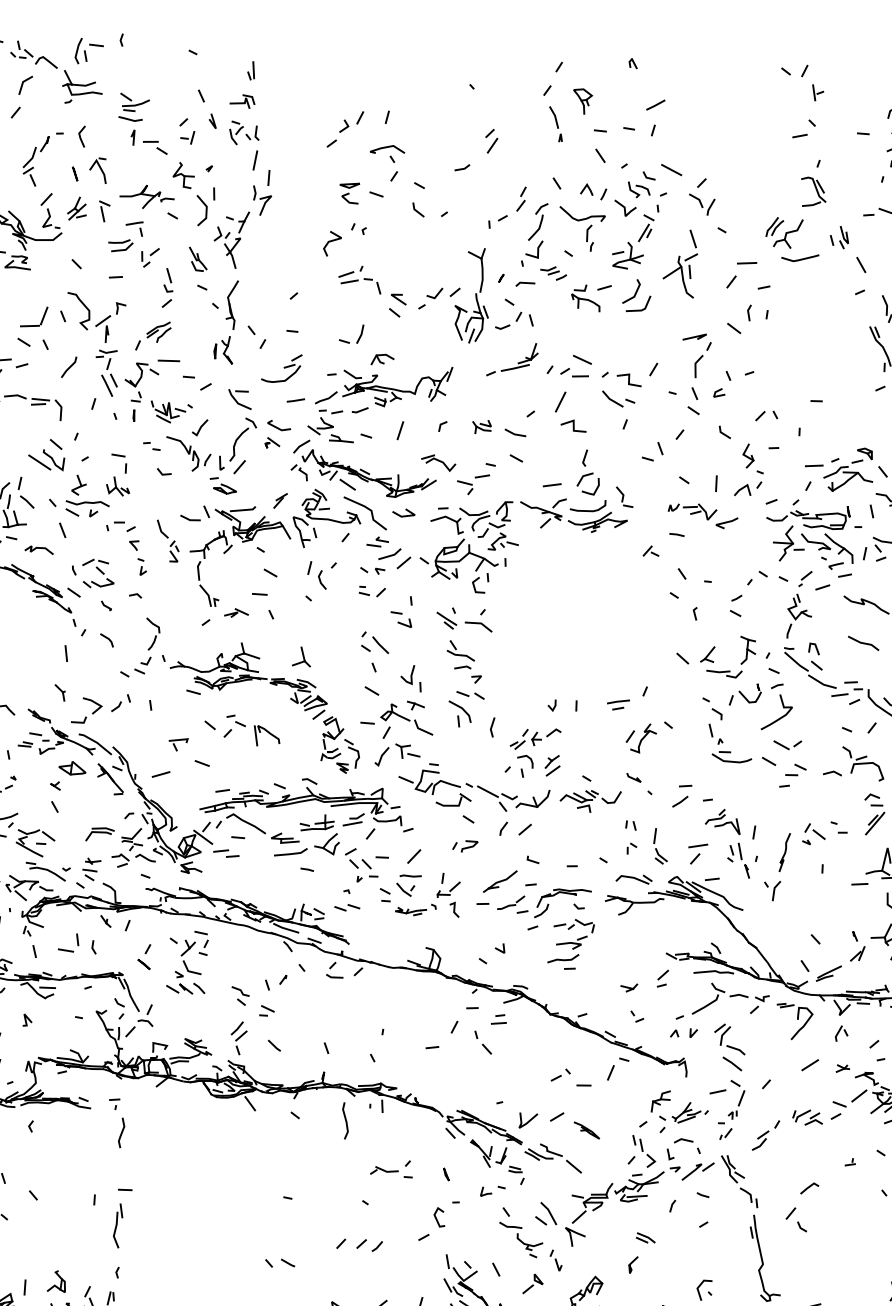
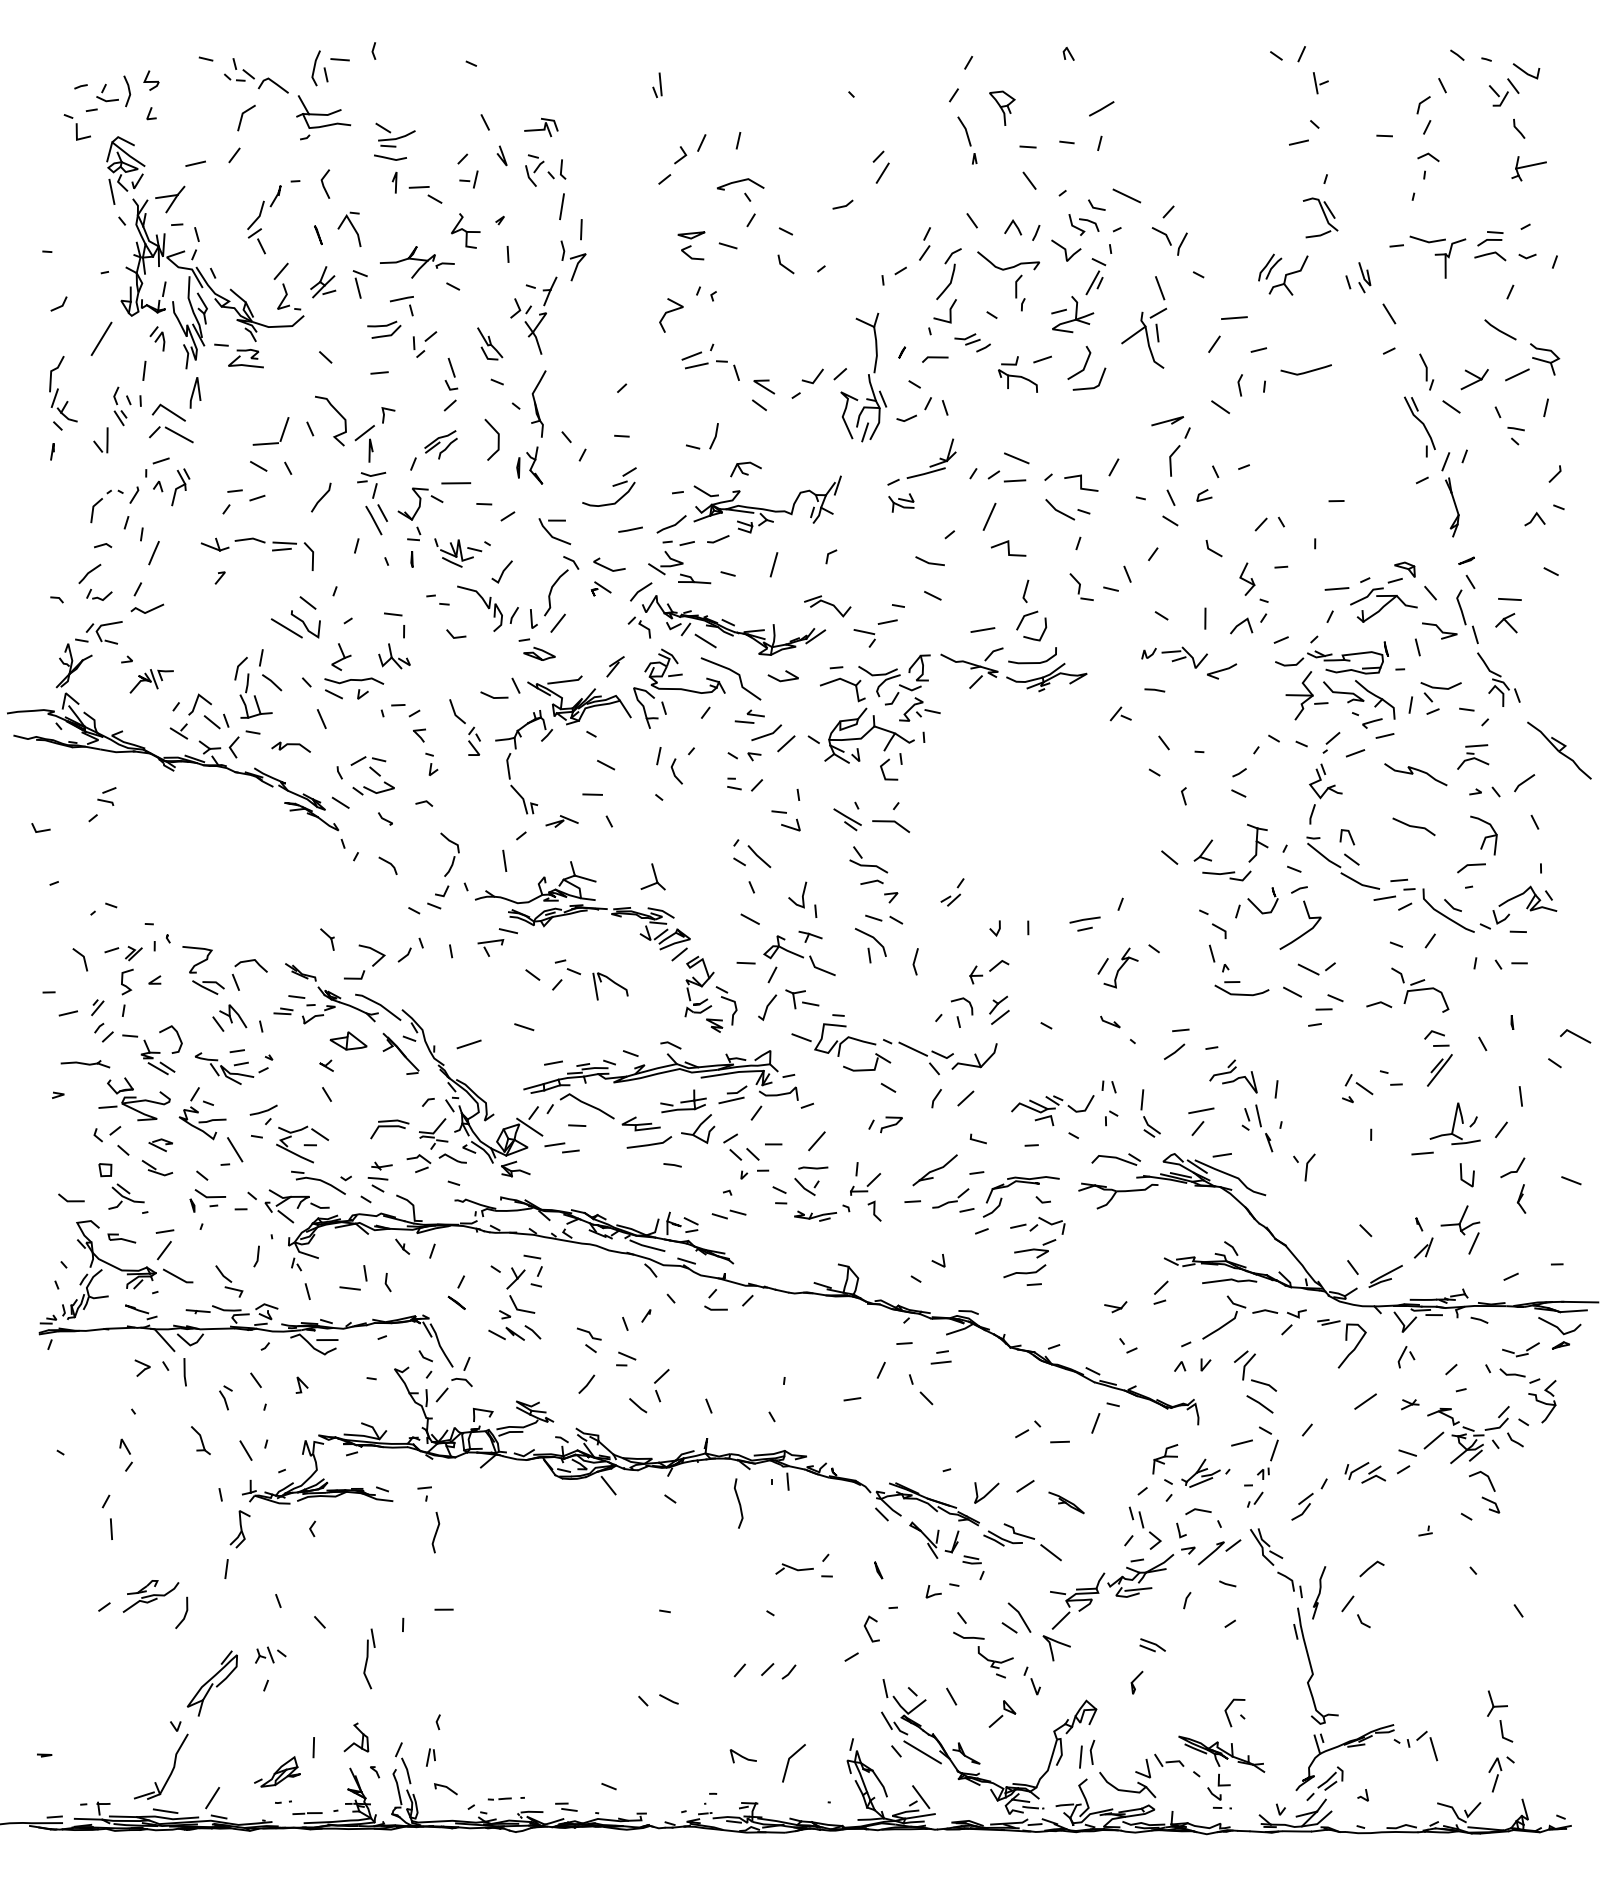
part: (251, 70) -> (657, 85), moved
line: (205, 210) -> (497, 439), moved
line: (799, 259) -> (1305, 371), moved
part: (482, 426) -> (901, 502), moved
part: (624, 496) -> (1081, 586), moved
line: (66, 653) -> (504, 860), moved
part: (519, 739) -> (952, 892), moved
part: (178, 744) -> (490, 947), moved
part: (590, 801) -> (1052, 1110), moved
curve: (785, 852) -> (1319, 1592), moved
part: (240, 1042) -> (661, 1385), moved
part: (118, 1225) -> (369, 1658), moved

